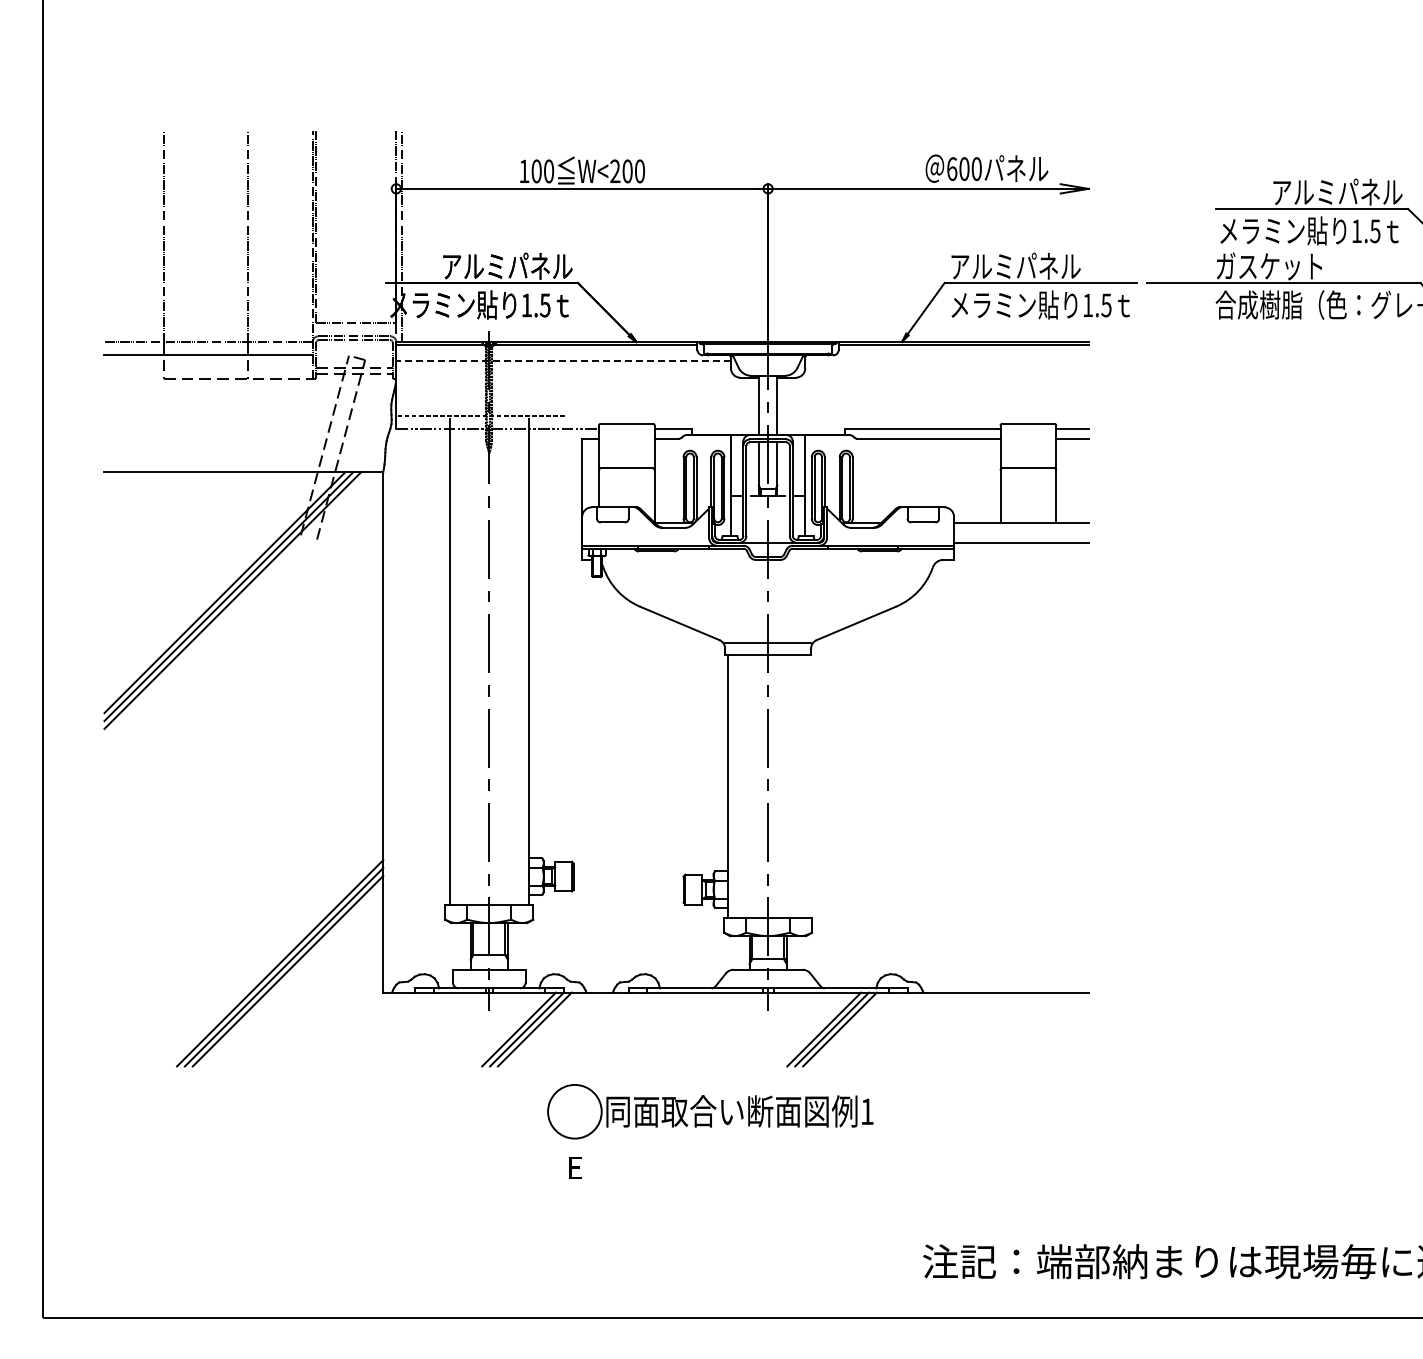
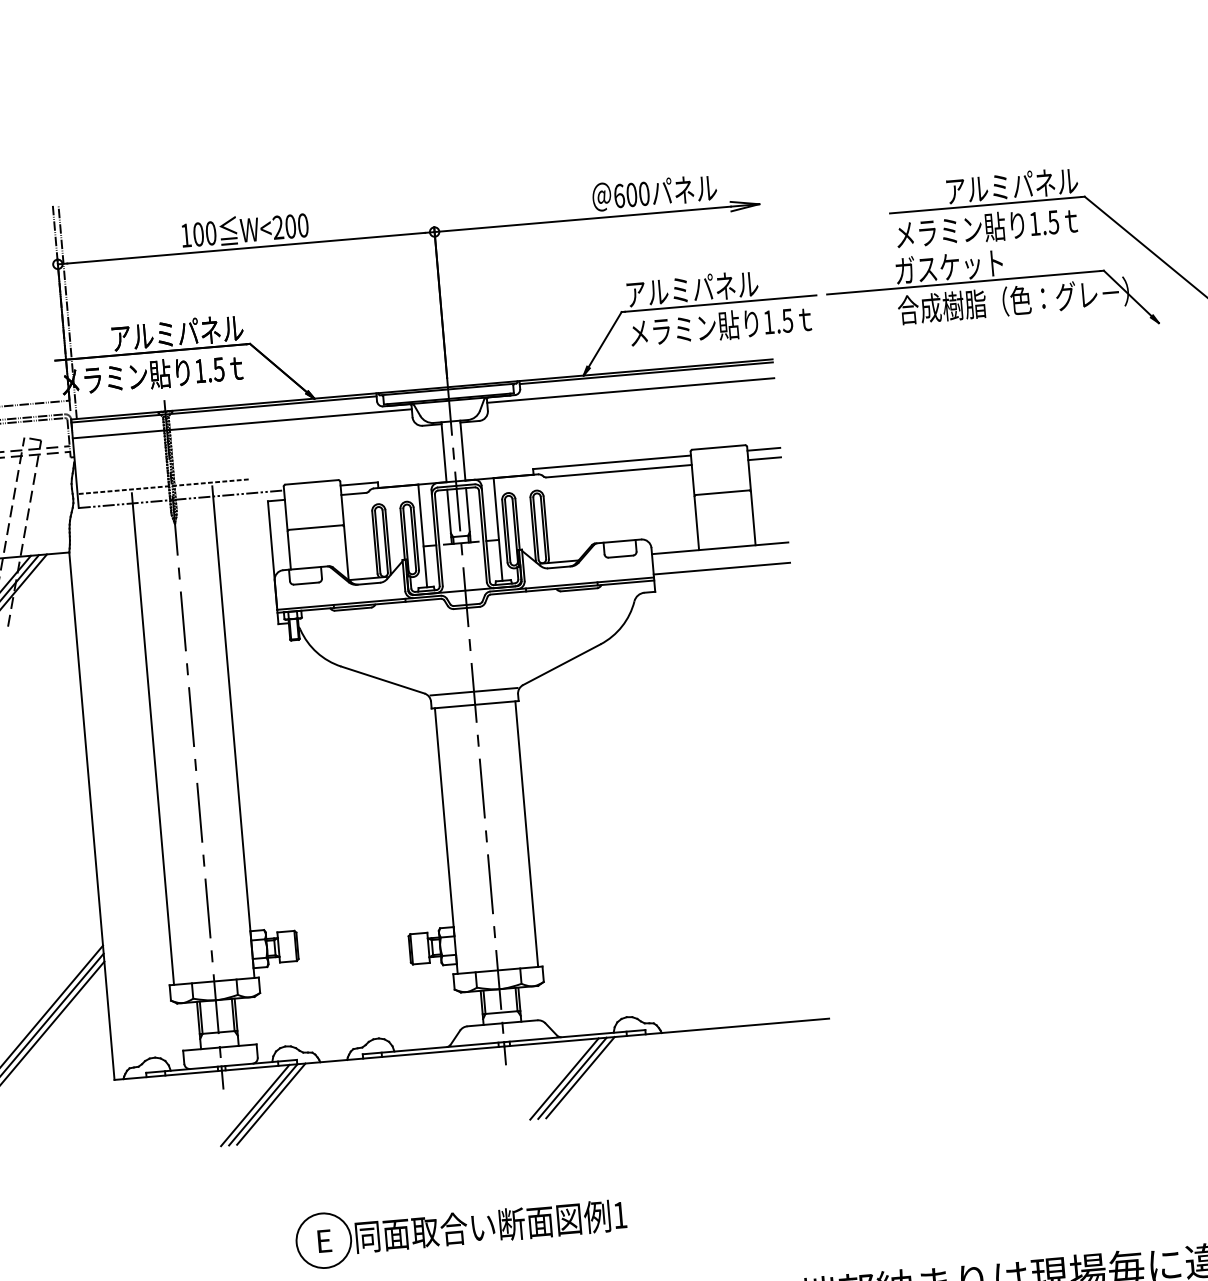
line: (563, 360) -> (242, 423), dashed -> solid
line: (946, 360) -> (630, 390), added
line: (807, 786) -> (526, 834), added
part: (710, 1111) -> (461, 1228), moved

